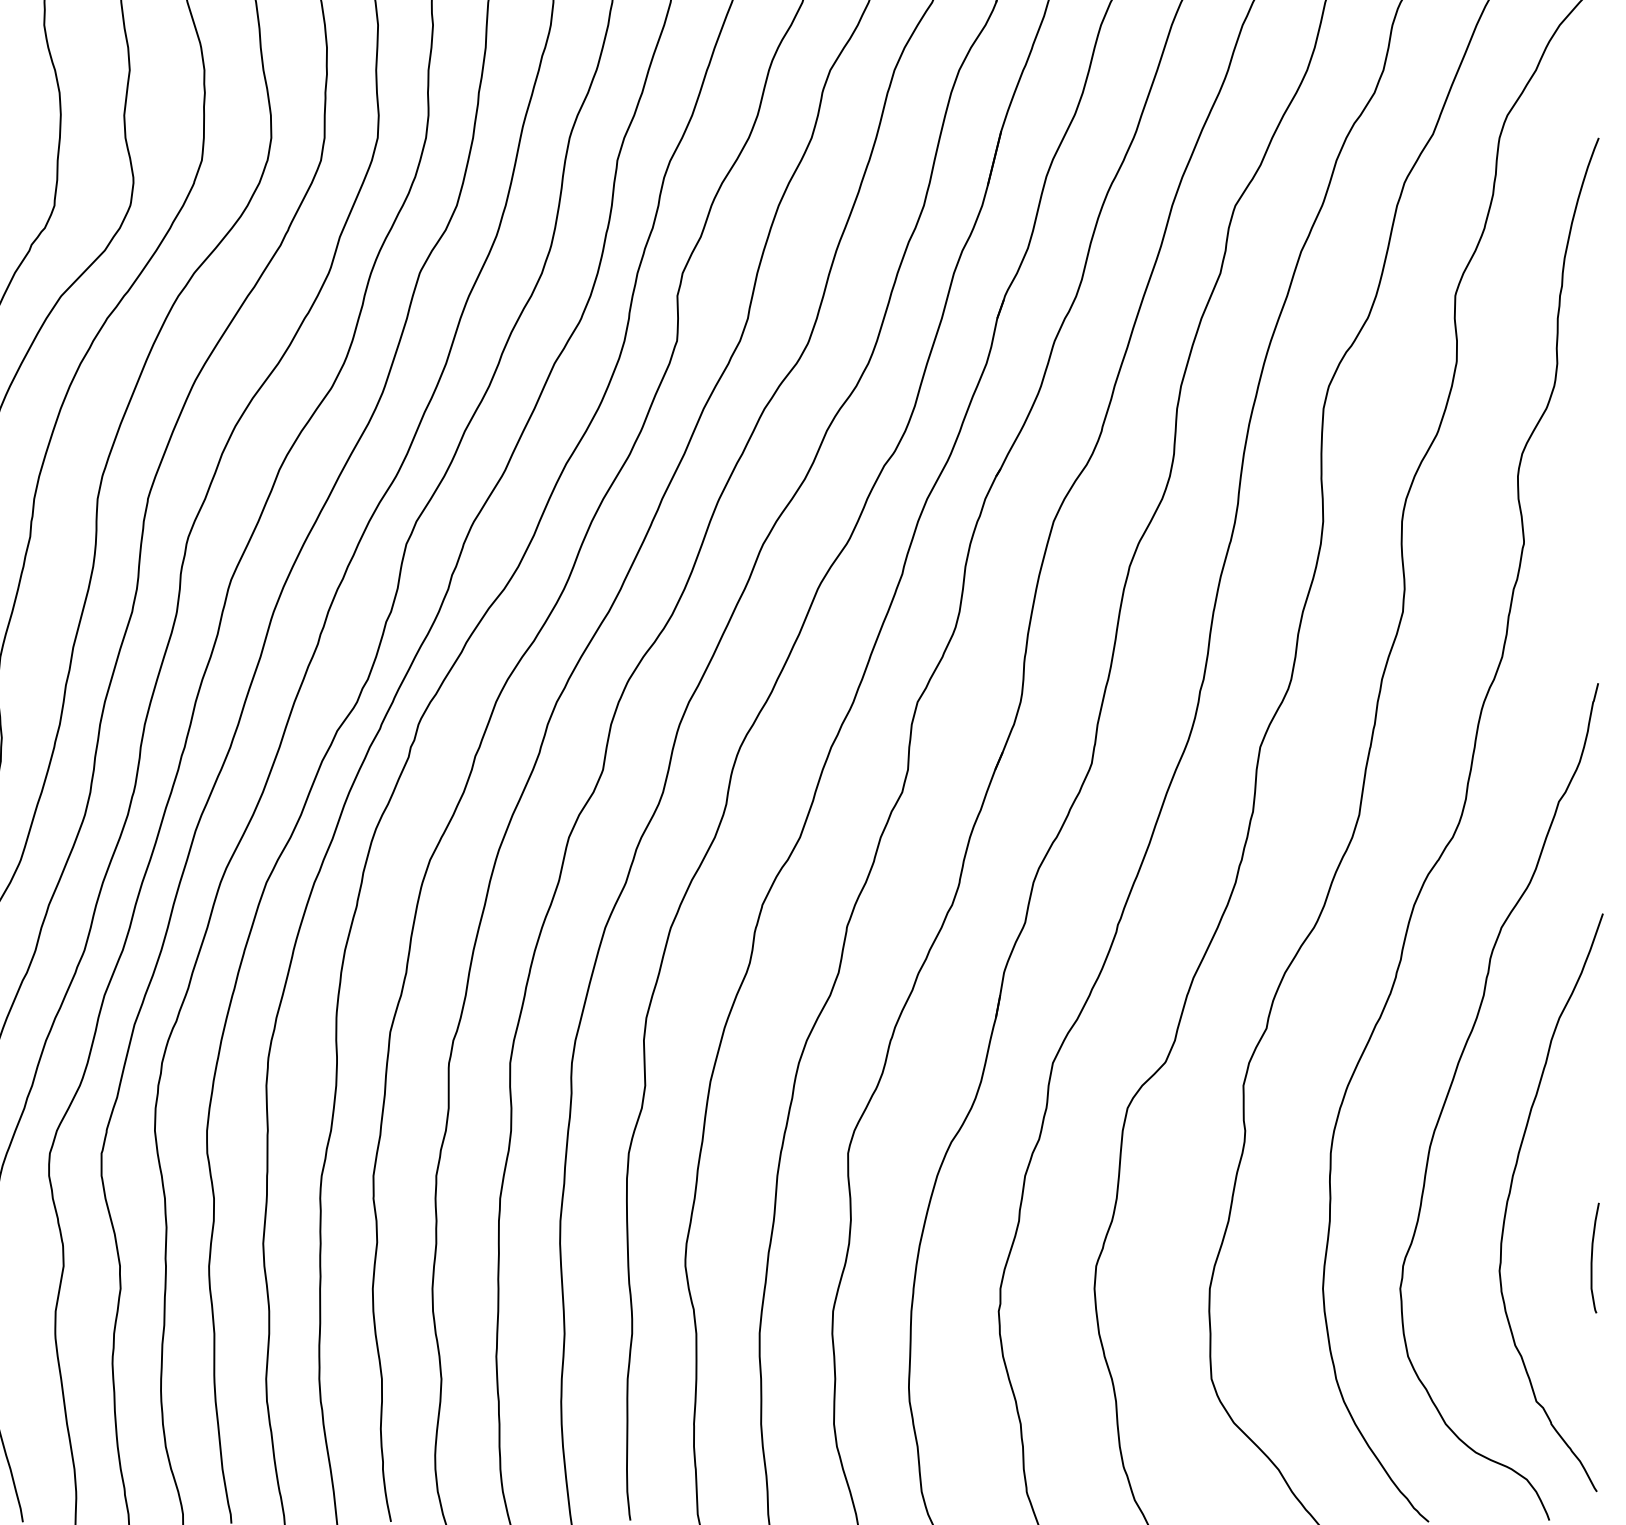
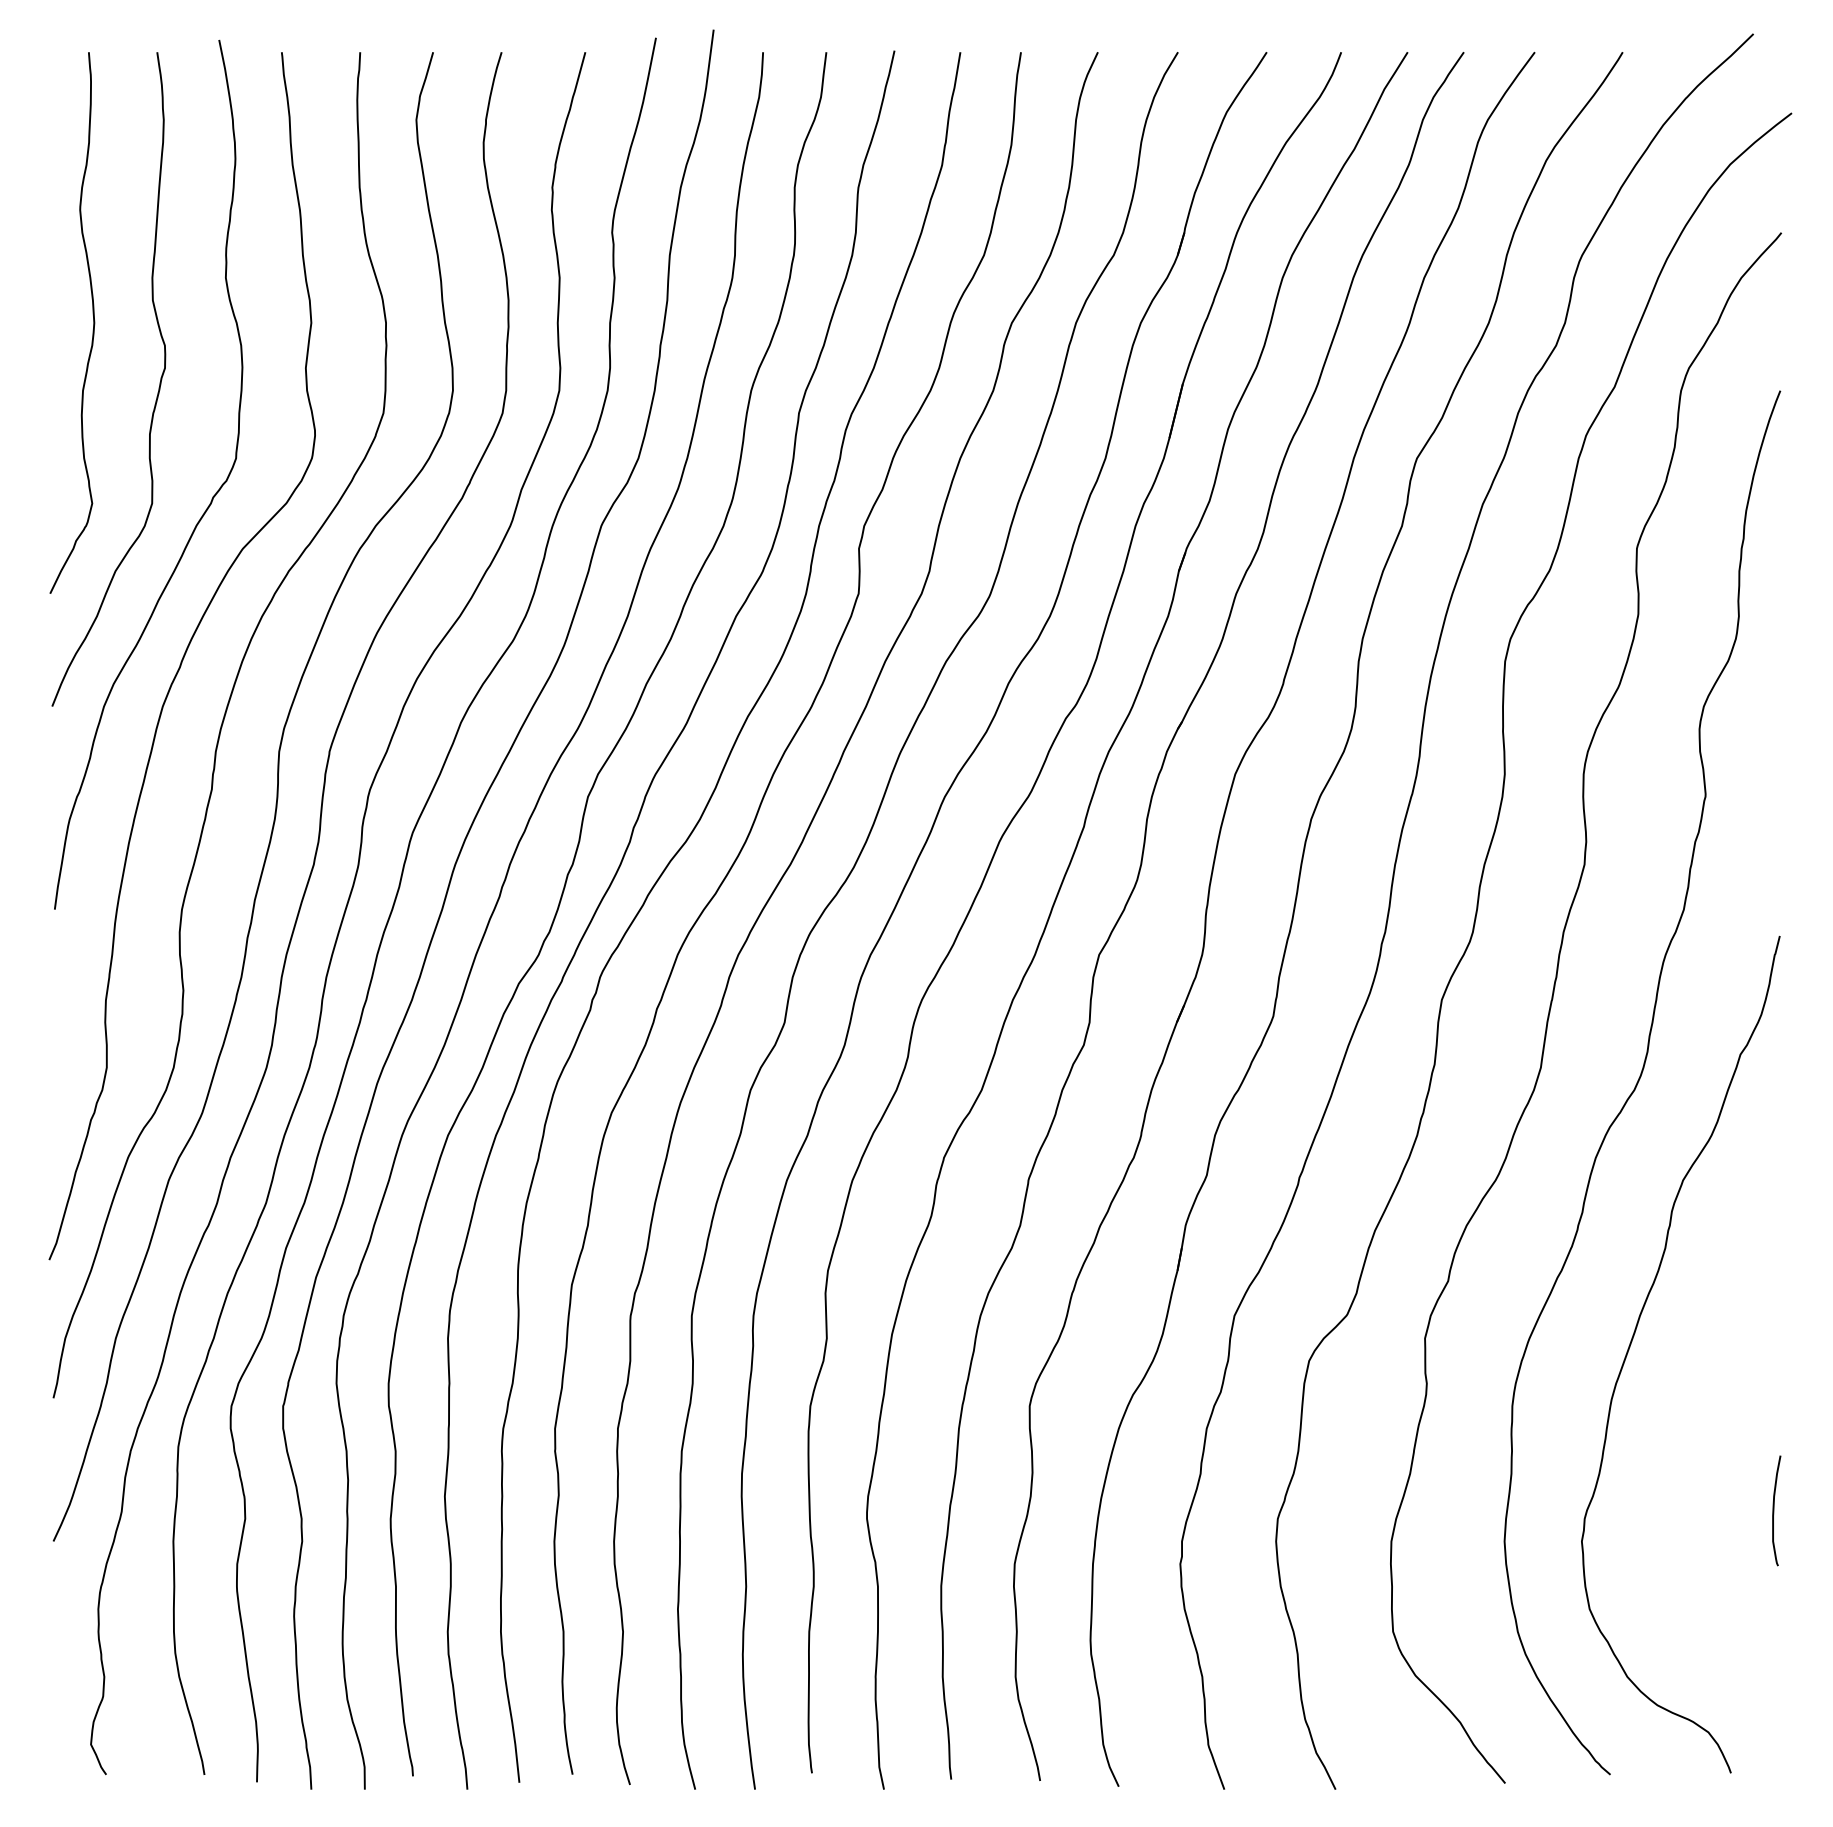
curve: (1510, 1193) -> (1692, 1446), removed

